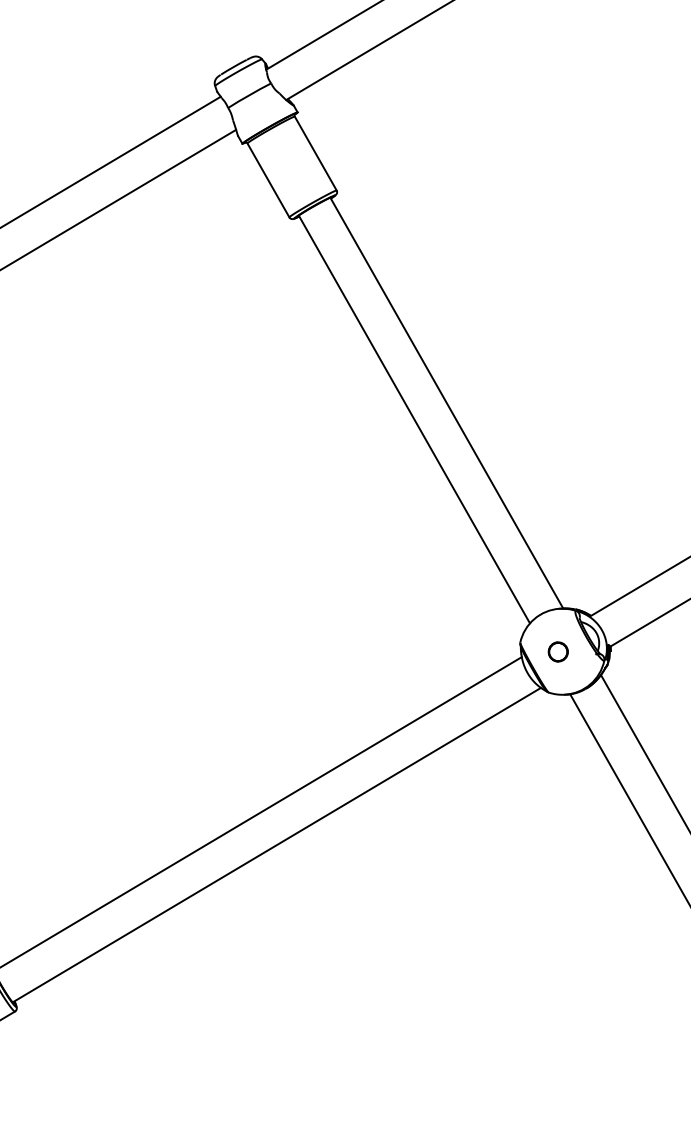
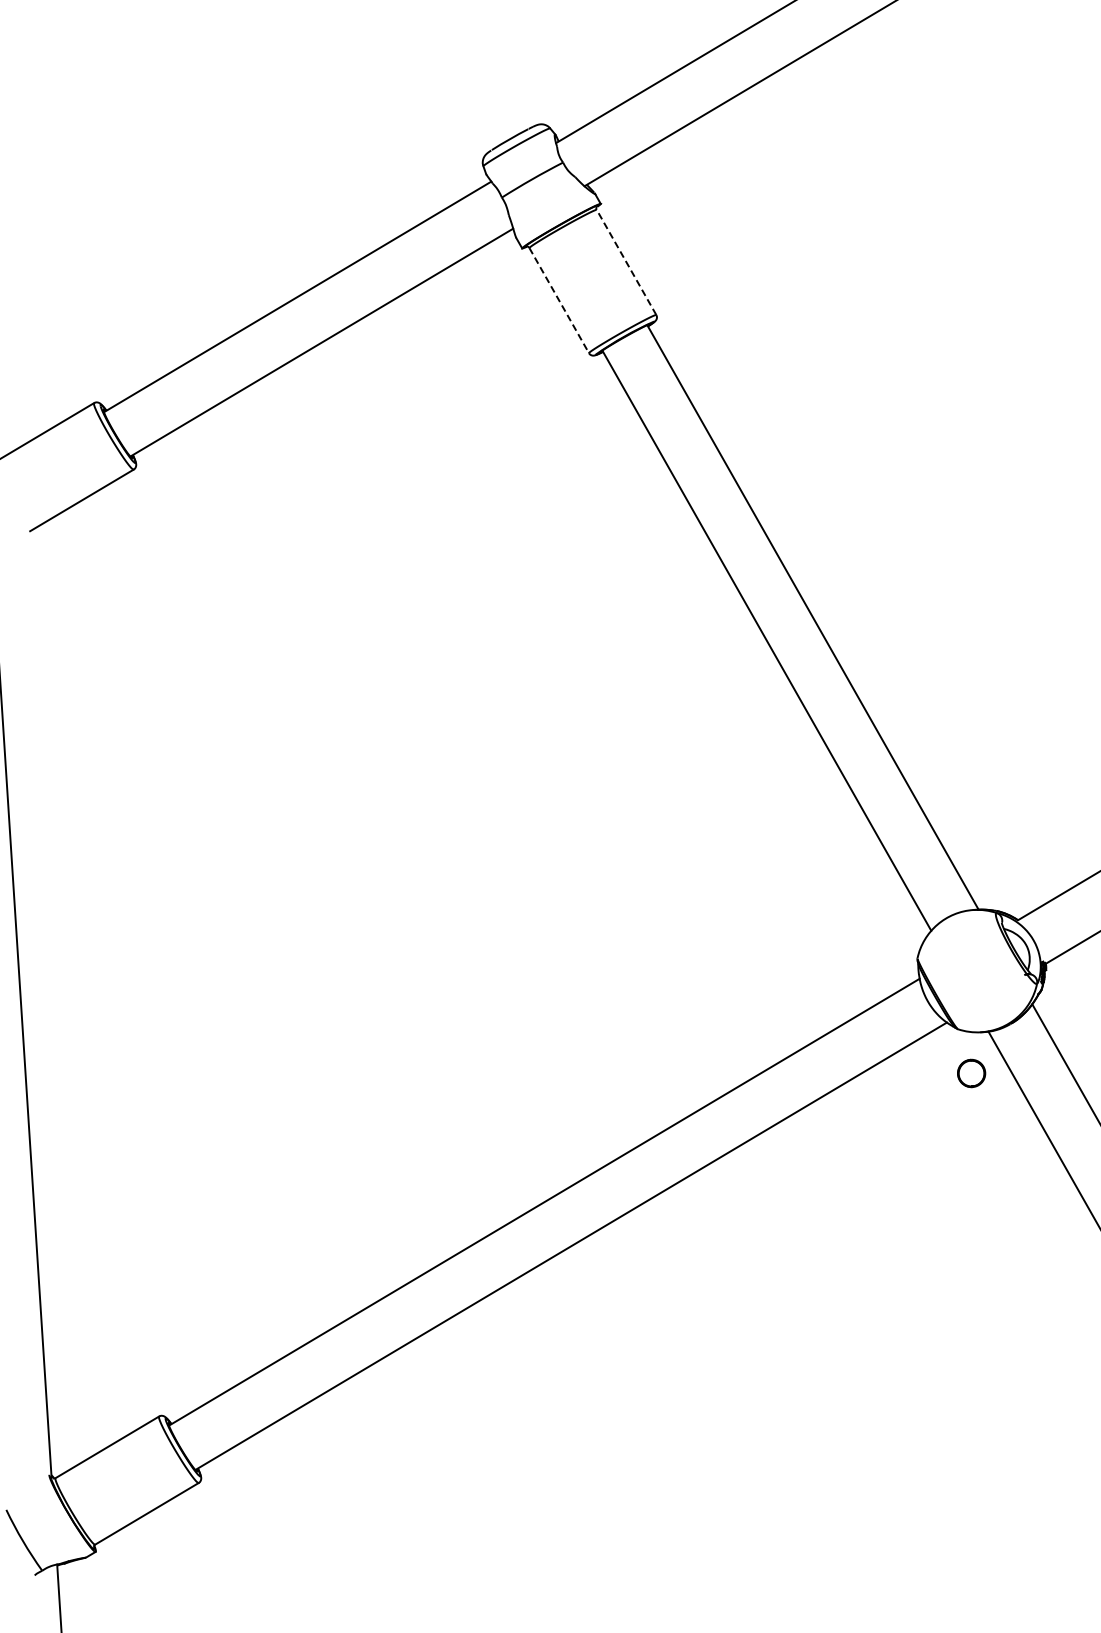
line: (315, 153) -> (626, 262), solid -> dashed
line: (268, 181) -> (559, 301), solid -> dashed
part: (558, 651) -> (971, 1073), moved

